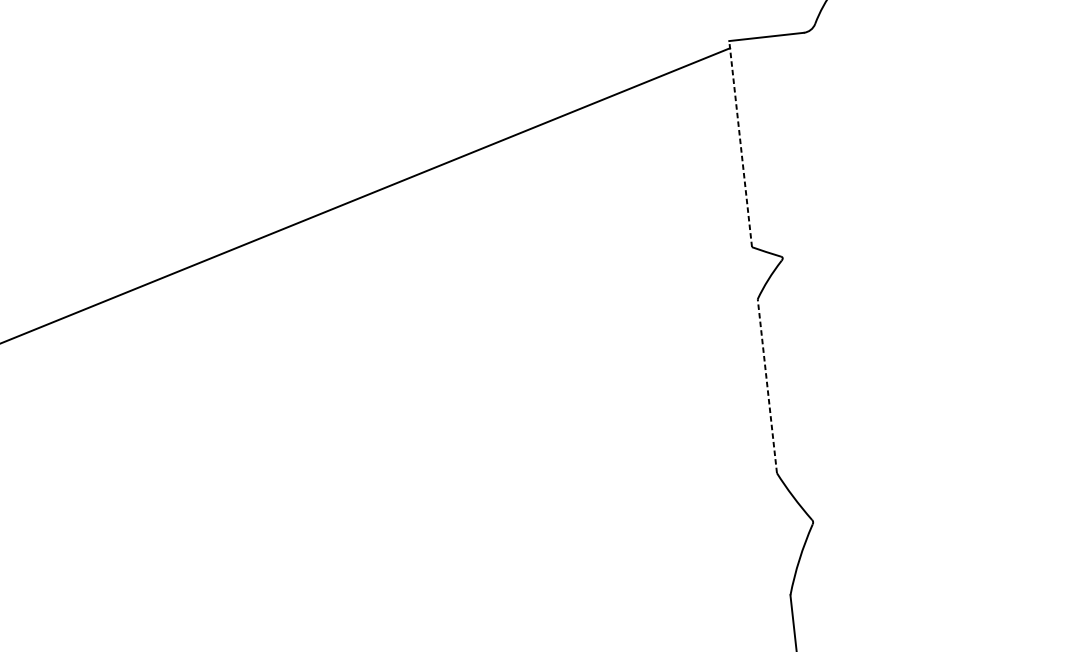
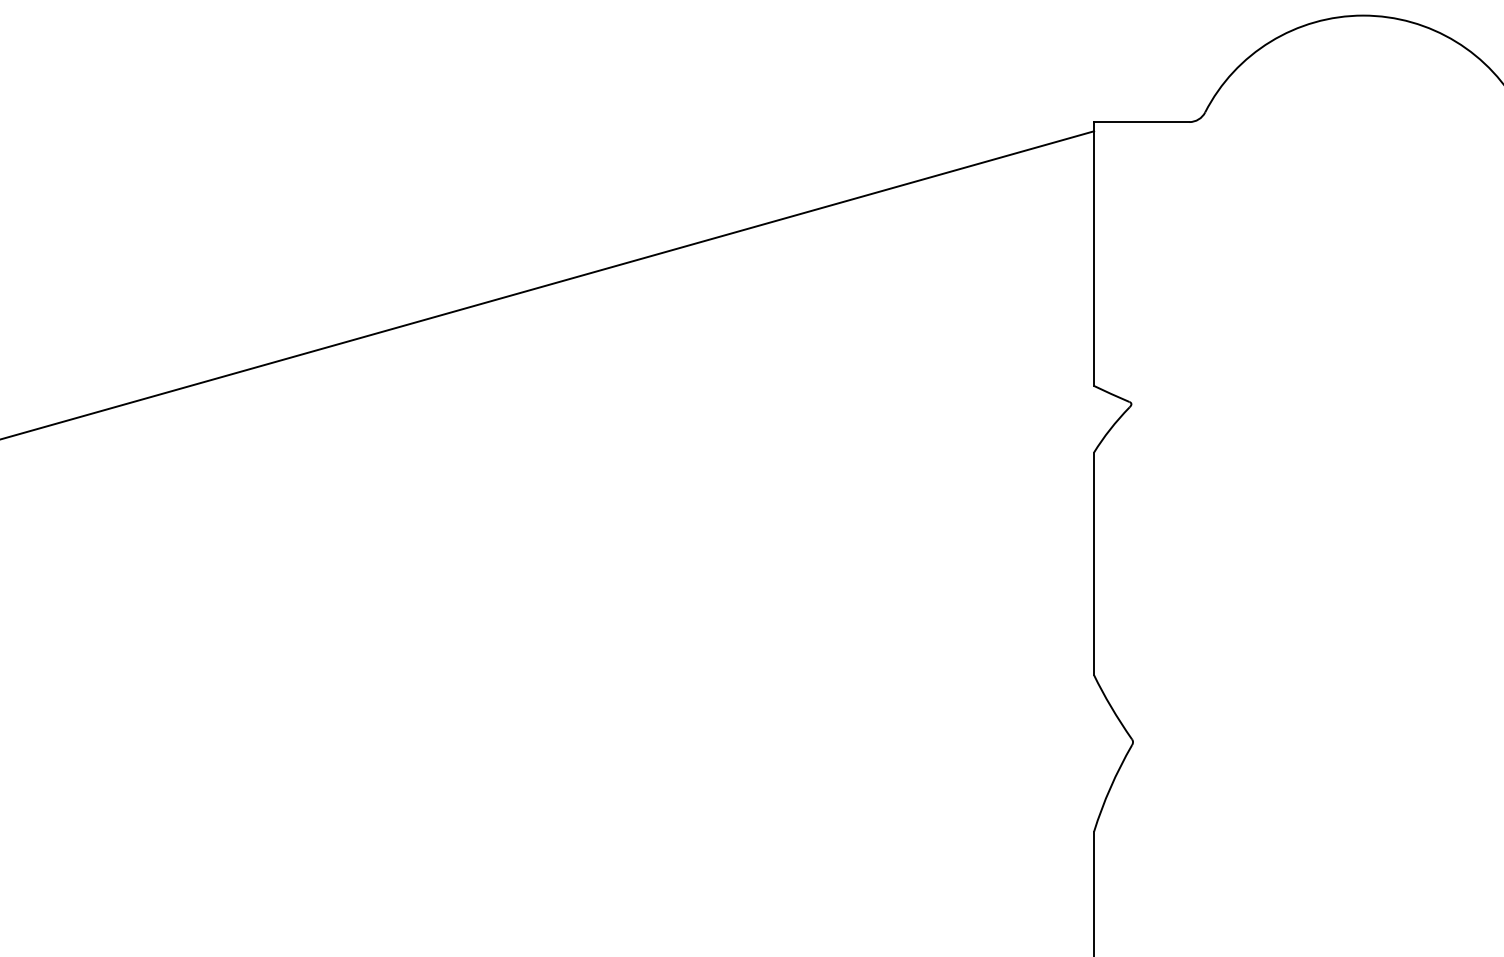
line: (740, 144) -> (1094, 254), dashed -> solid
line: (767, 385) -> (1094, 563), dashed -> solid

